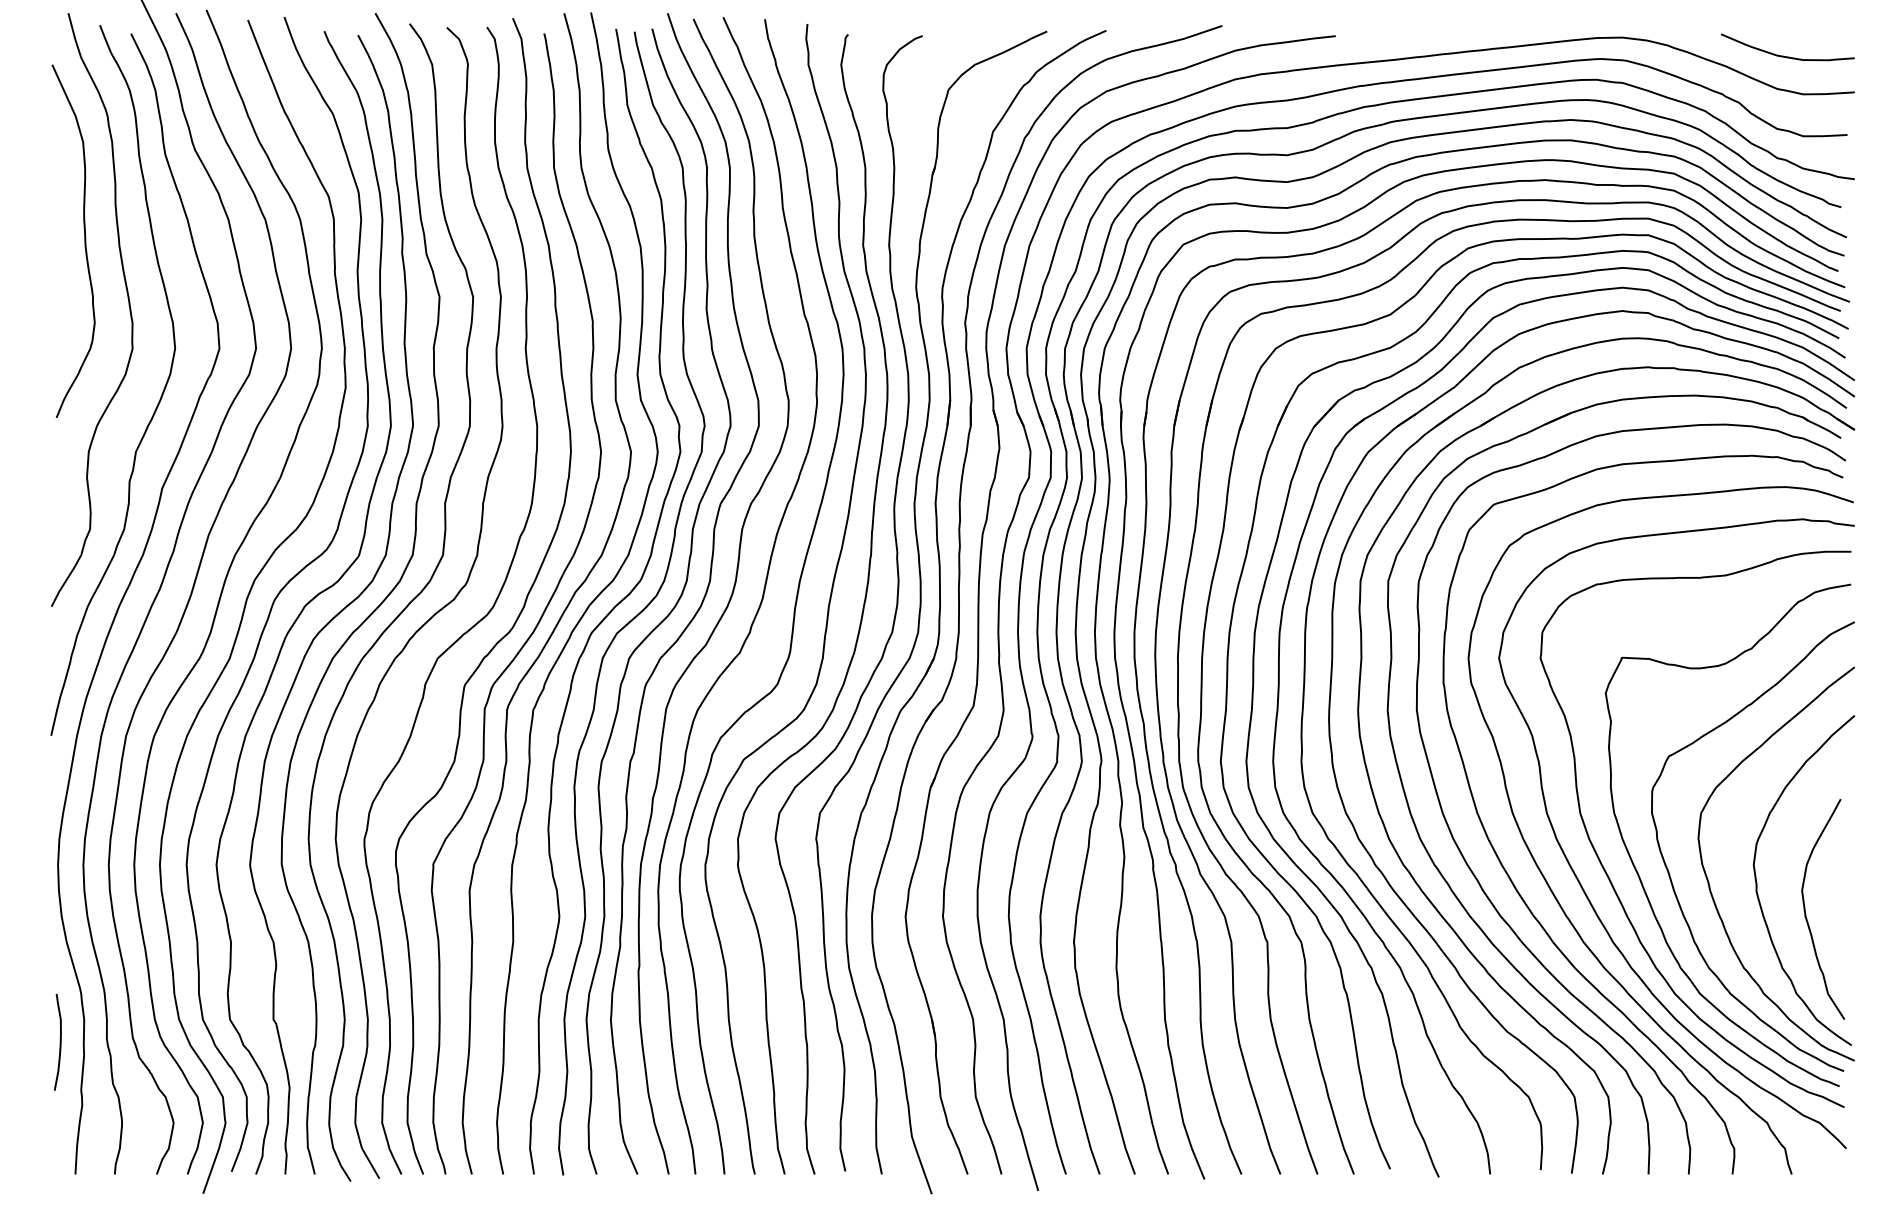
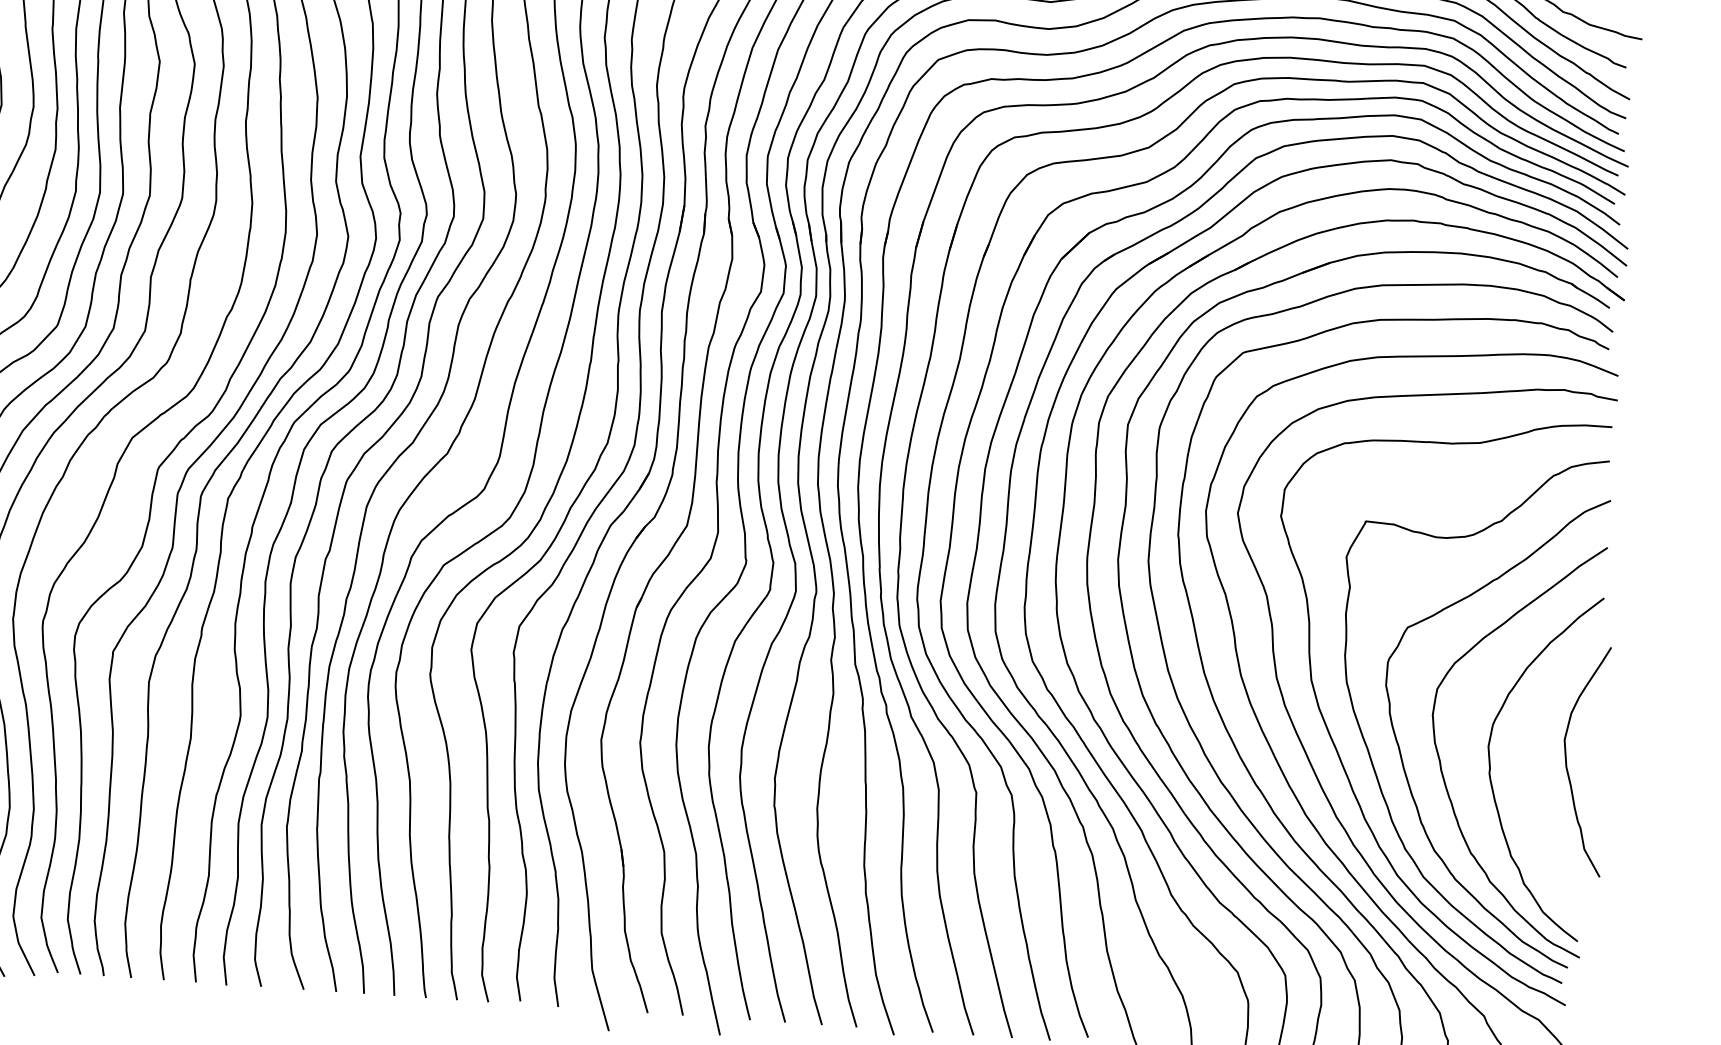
curve: (1806, 913) -> (1567, 764), moved

